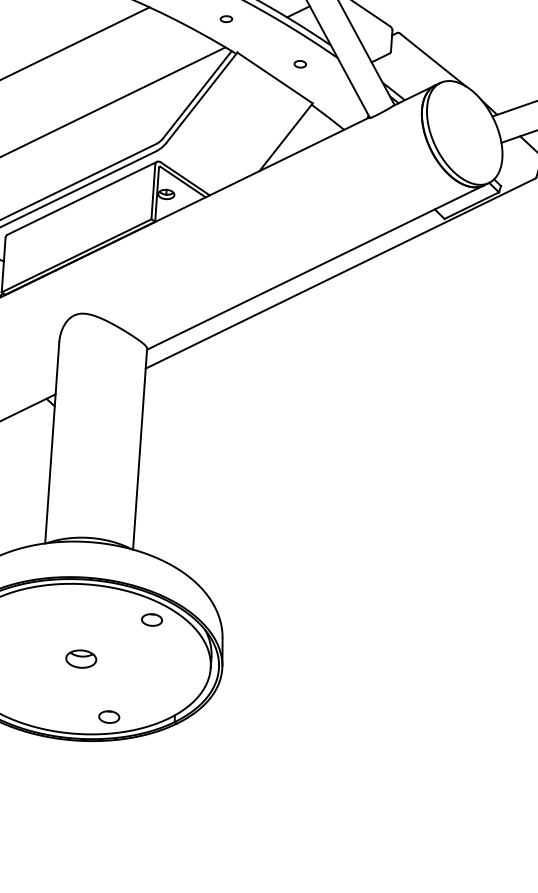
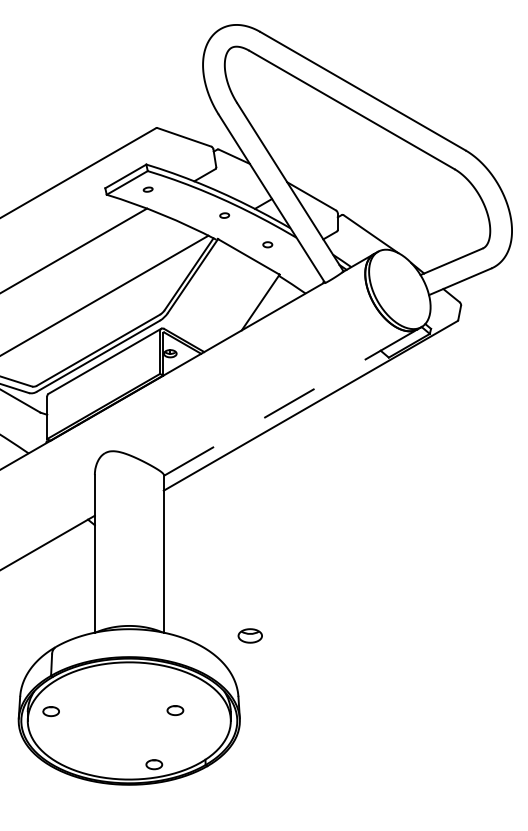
part: (226, 18) -> (224, 215), moved
line: (315, 267) -> (290, 402), solid -> dashed
part: (152, 619) -> (175, 710), moved
part: (80, 658) -> (249, 635), moved

